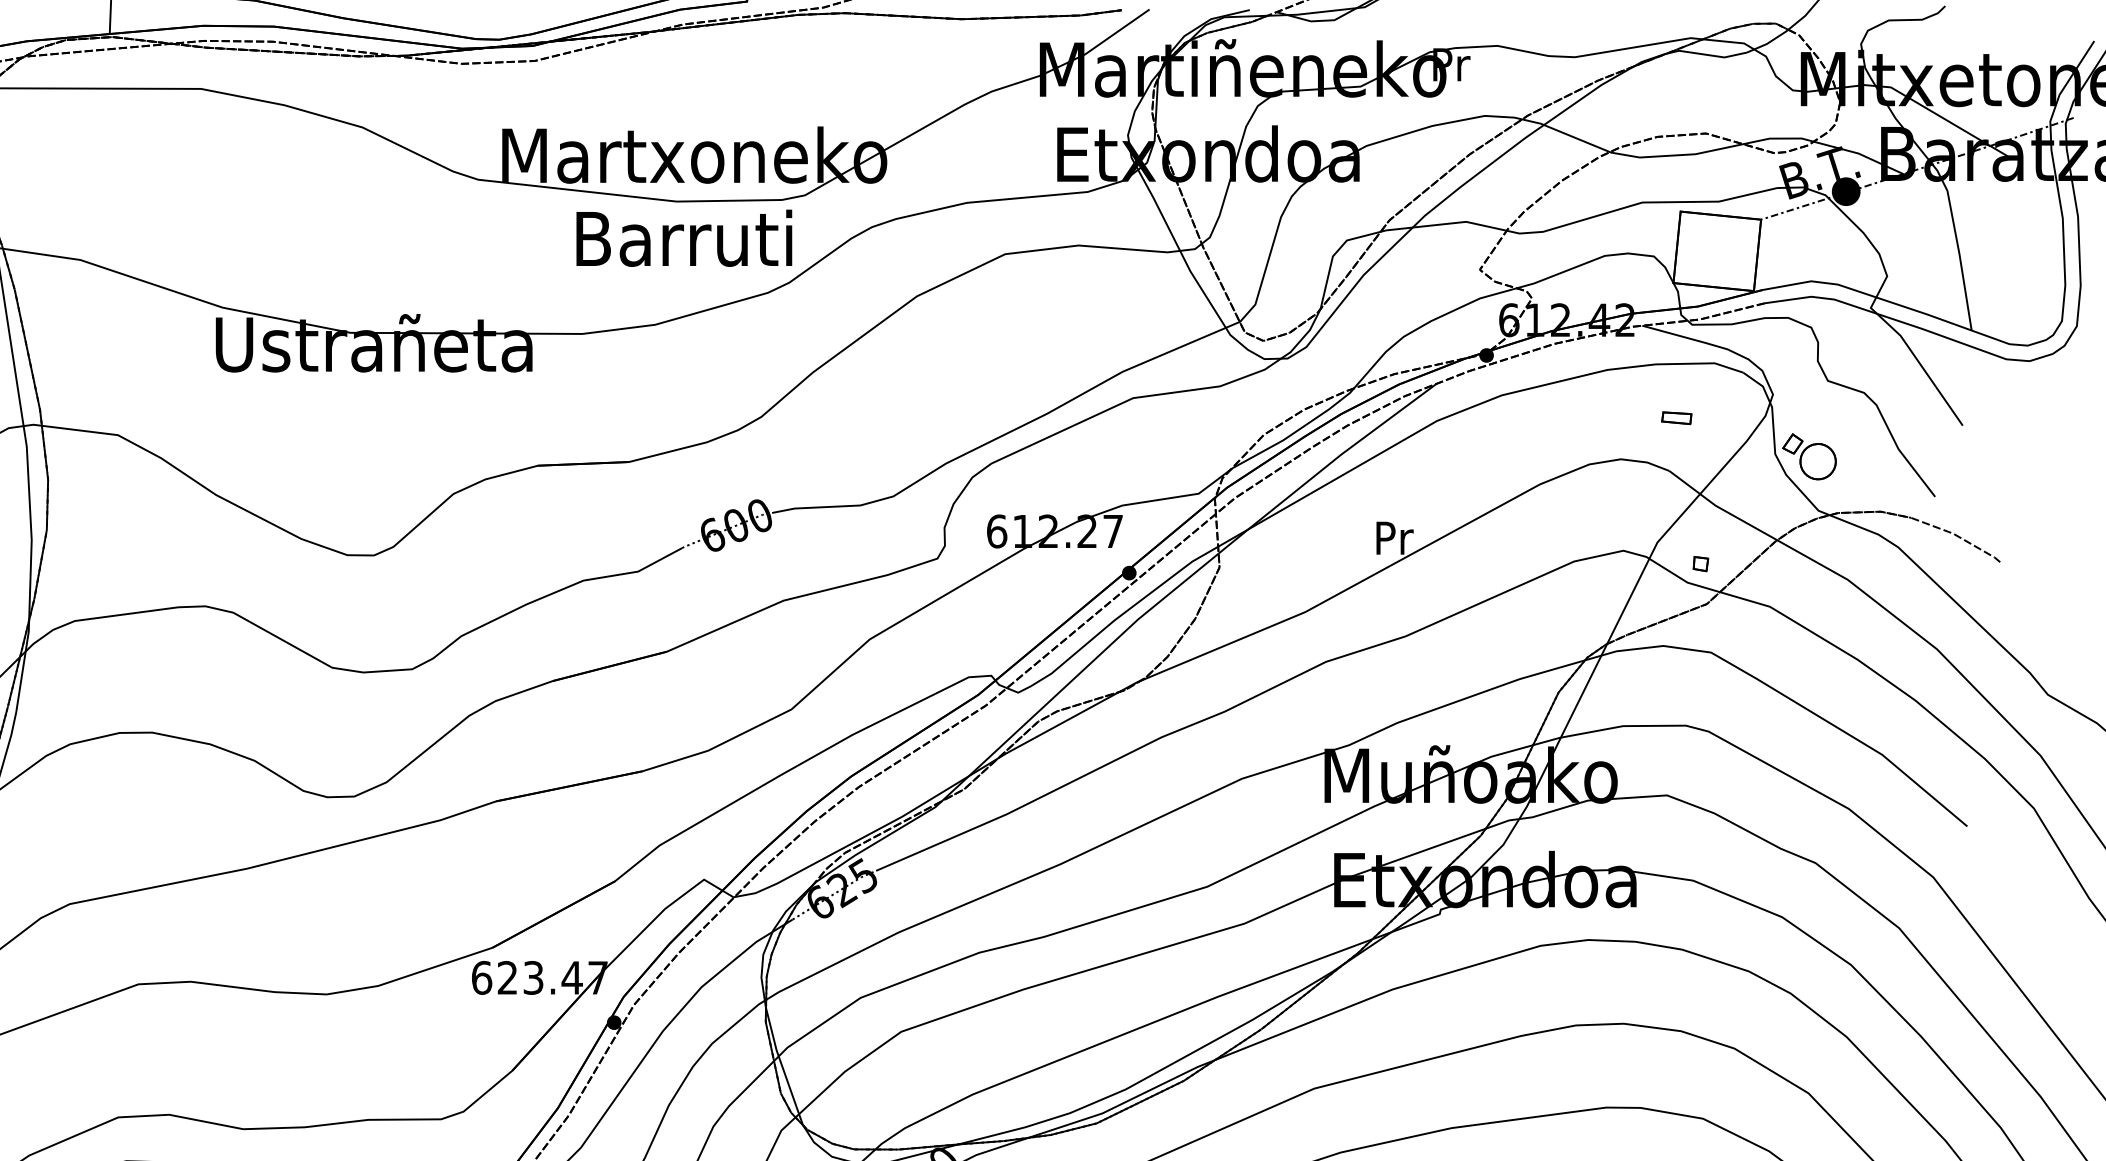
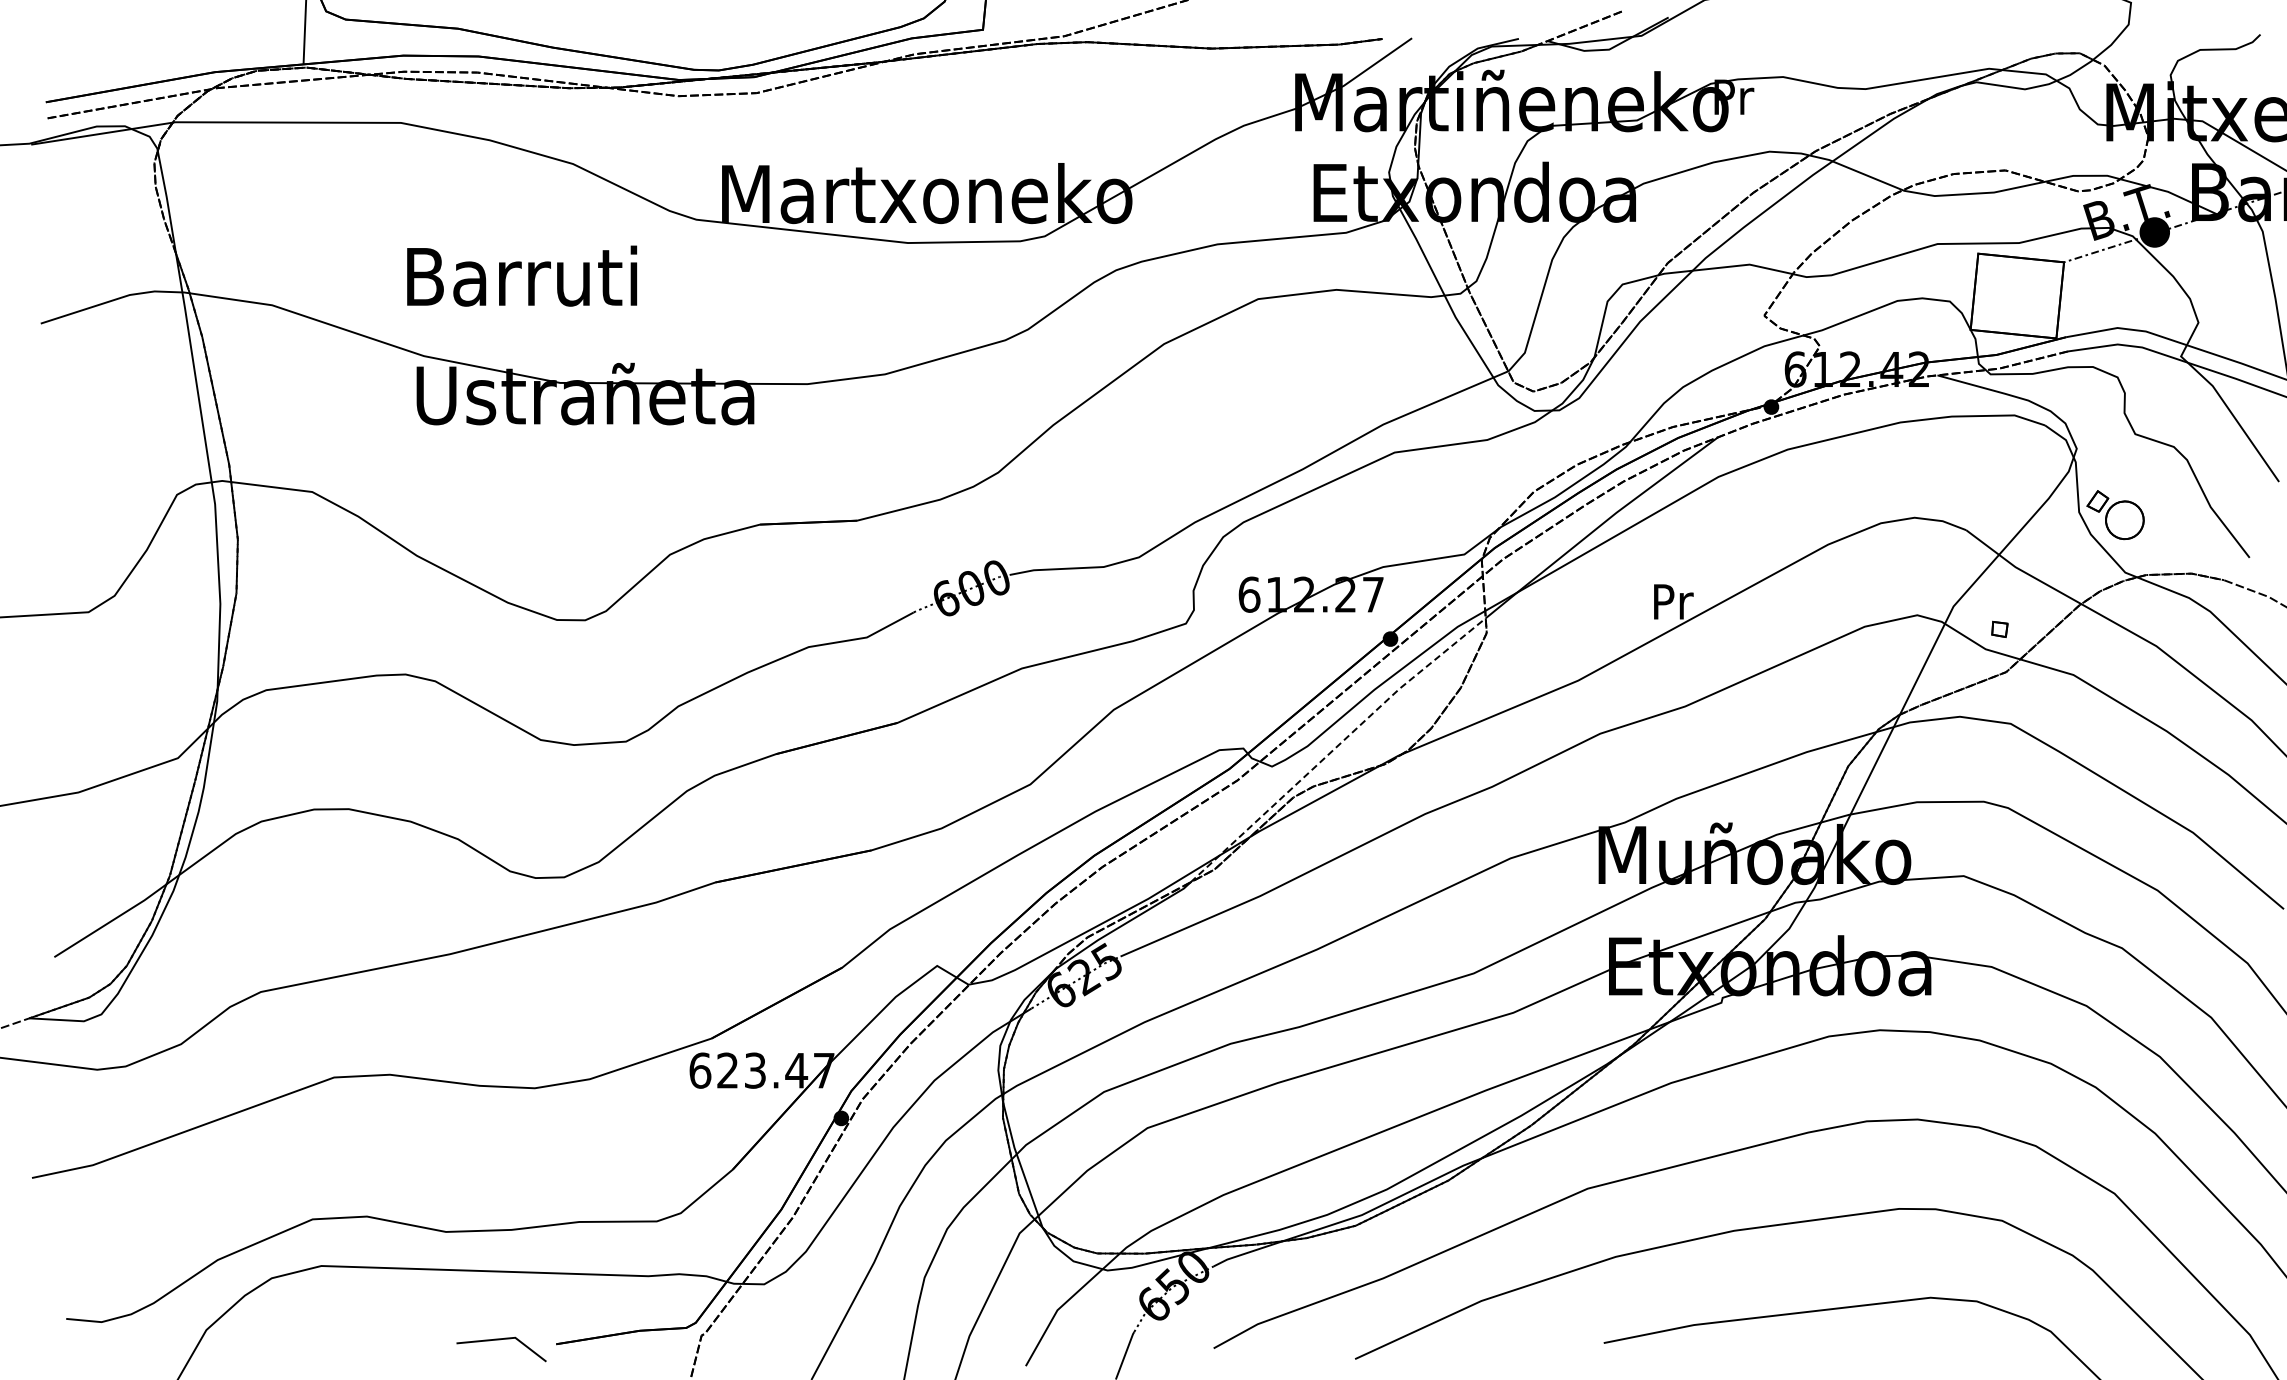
text: (684, 237) -> (522, 275), moved
part: (1676, 417) -> (1973, 473), removed
line: (1078, 673) -> (1336, 746), solid -> dashed

